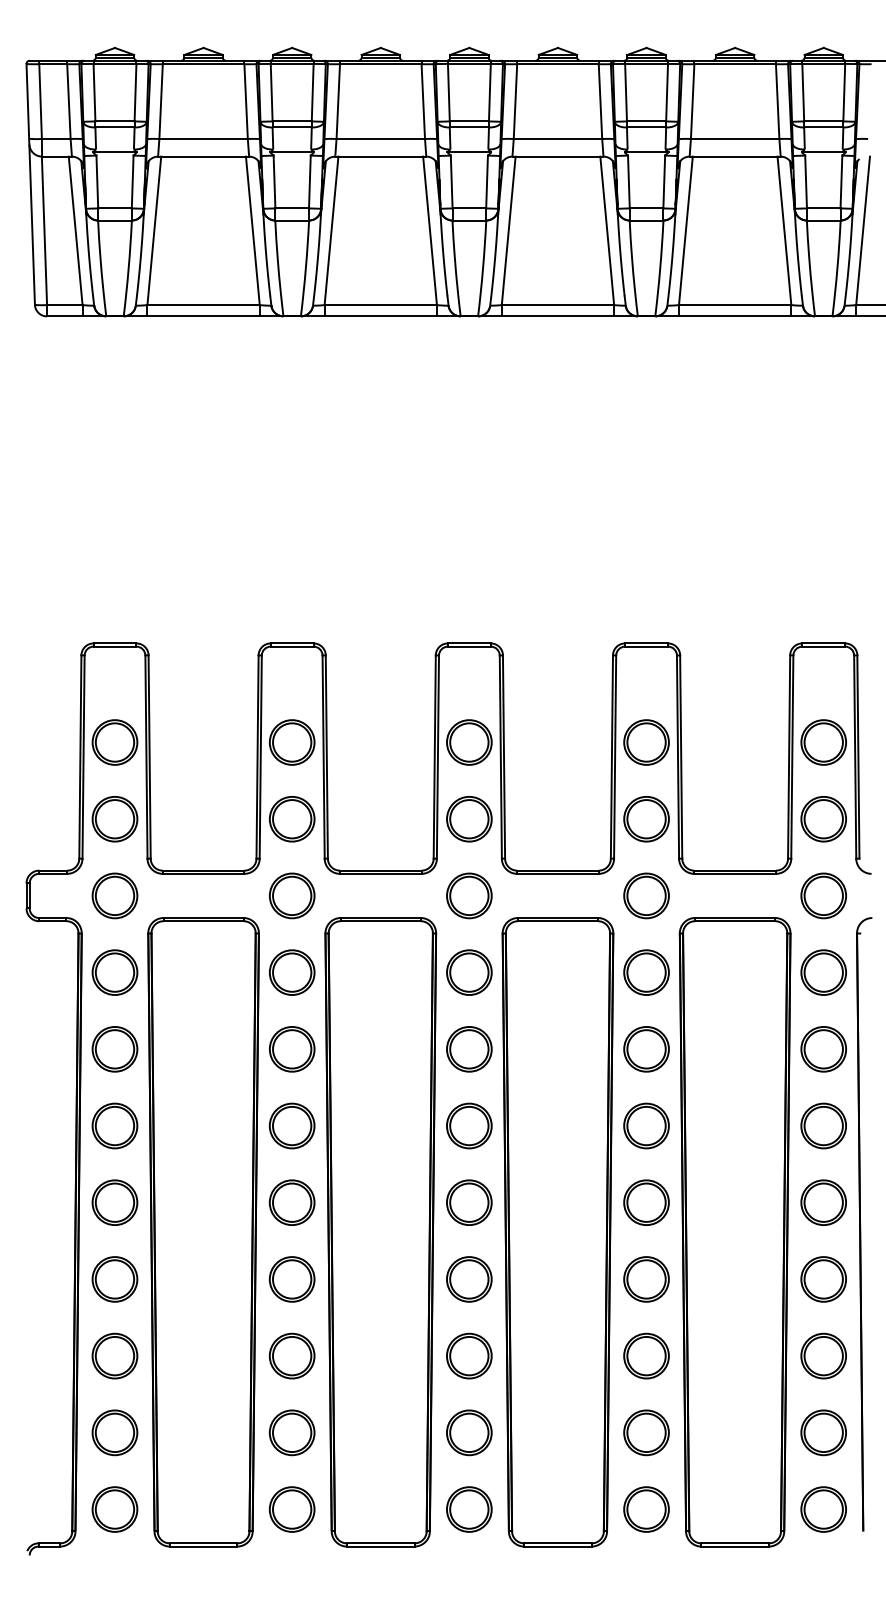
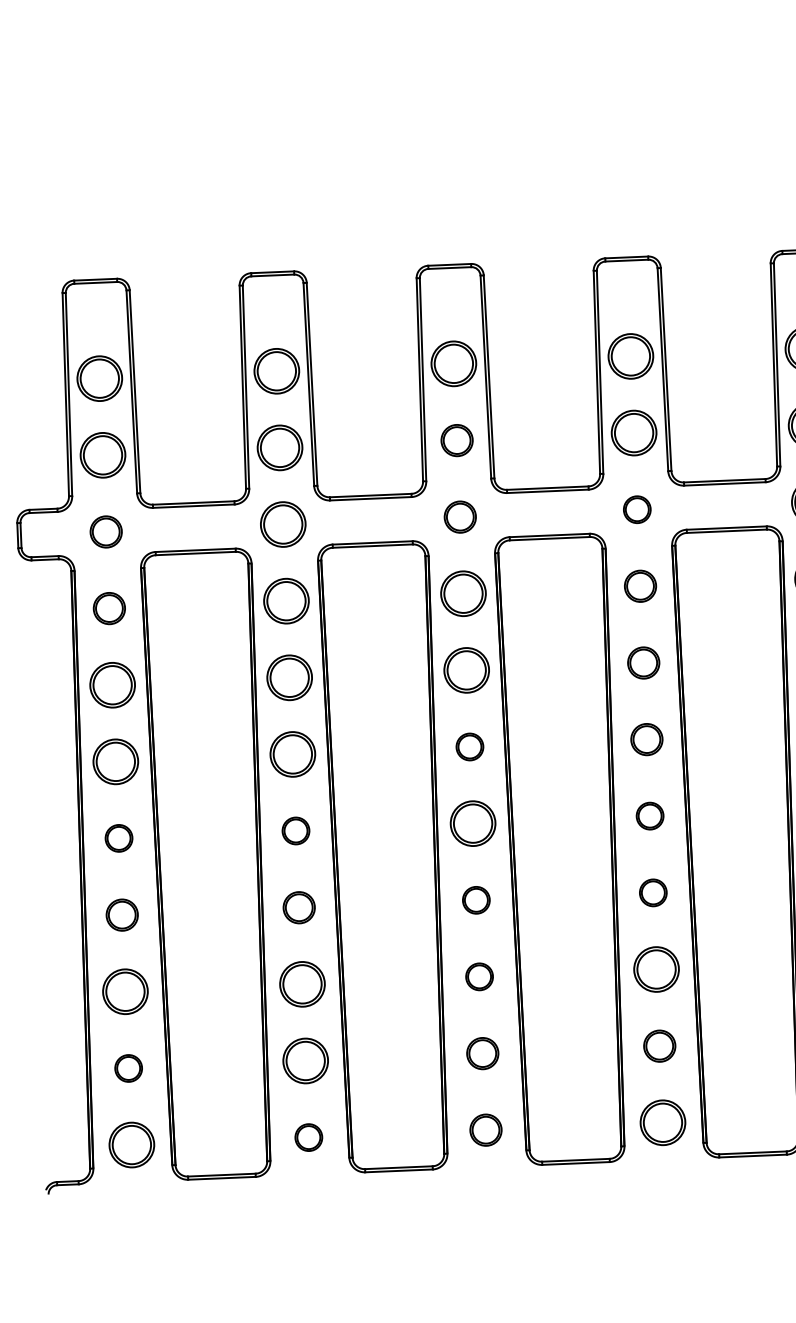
part: (469, 819) -> (457, 440), size x0.7
part: (114, 895) -> (105, 531), size x0.7
part: (469, 895) -> (460, 516), size x0.7
part: (646, 895) -> (637, 509), size x0.6
part: (114, 972) -> (108, 608), size x0.7
part: (646, 972) -> (640, 586), size x0.7
part: (646, 1049) -> (643, 663), size x0.7
part: (469, 1125) -> (470, 746), size x0.6
part: (646, 1125) -> (646, 739), size x0.7
part: (114, 1202) -> (118, 838), size x0.6
part: (291, 1202) -> (295, 830), size x0.6
part: (646, 1202) -> (650, 816), size x0.6
part: (114, 1279) -> (121, 915), size x0.7
part: (291, 1279) -> (298, 907), size x0.7
part: (469, 1279) -> (476, 900), size x0.6
part: (646, 1279) -> (653, 892), size x0.6
part: (469, 1355) -> (479, 976), size x0.6
part: (114, 1432) -> (128, 1068), size x0.6
part: (469, 1432) -> (482, 1053), size x0.7
part: (646, 1432) -> (659, 1045), size x0.7
part: (291, 1509) -> (308, 1137), size x0.6
part: (469, 1509) -> (486, 1130), size x0.7

